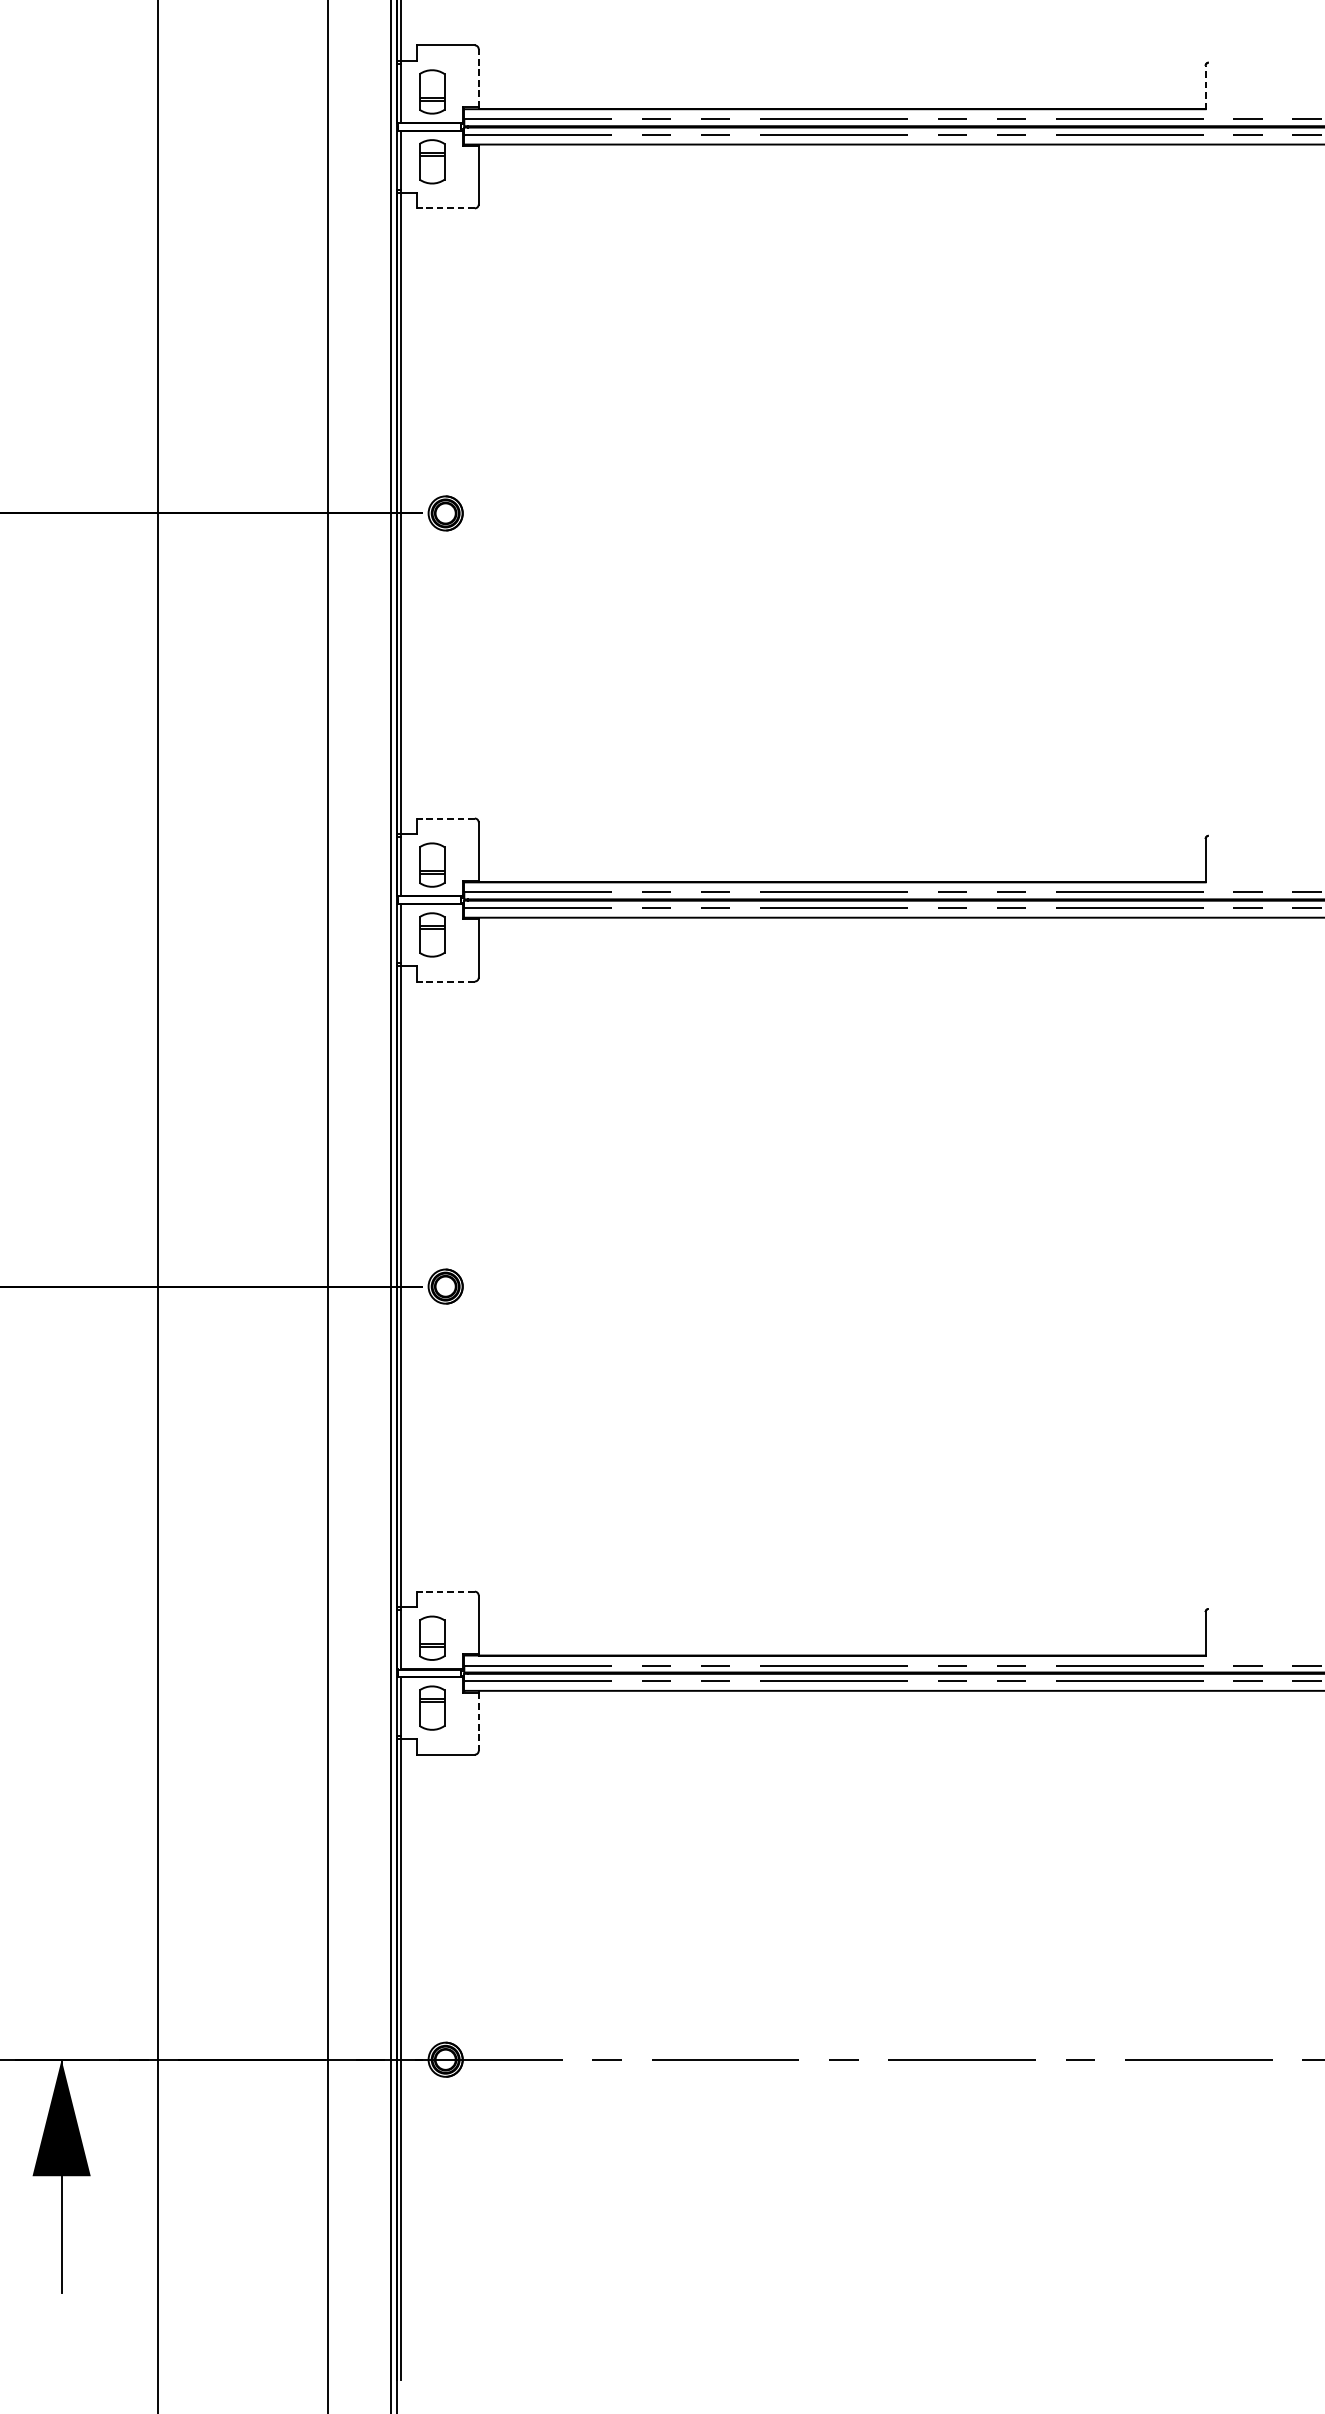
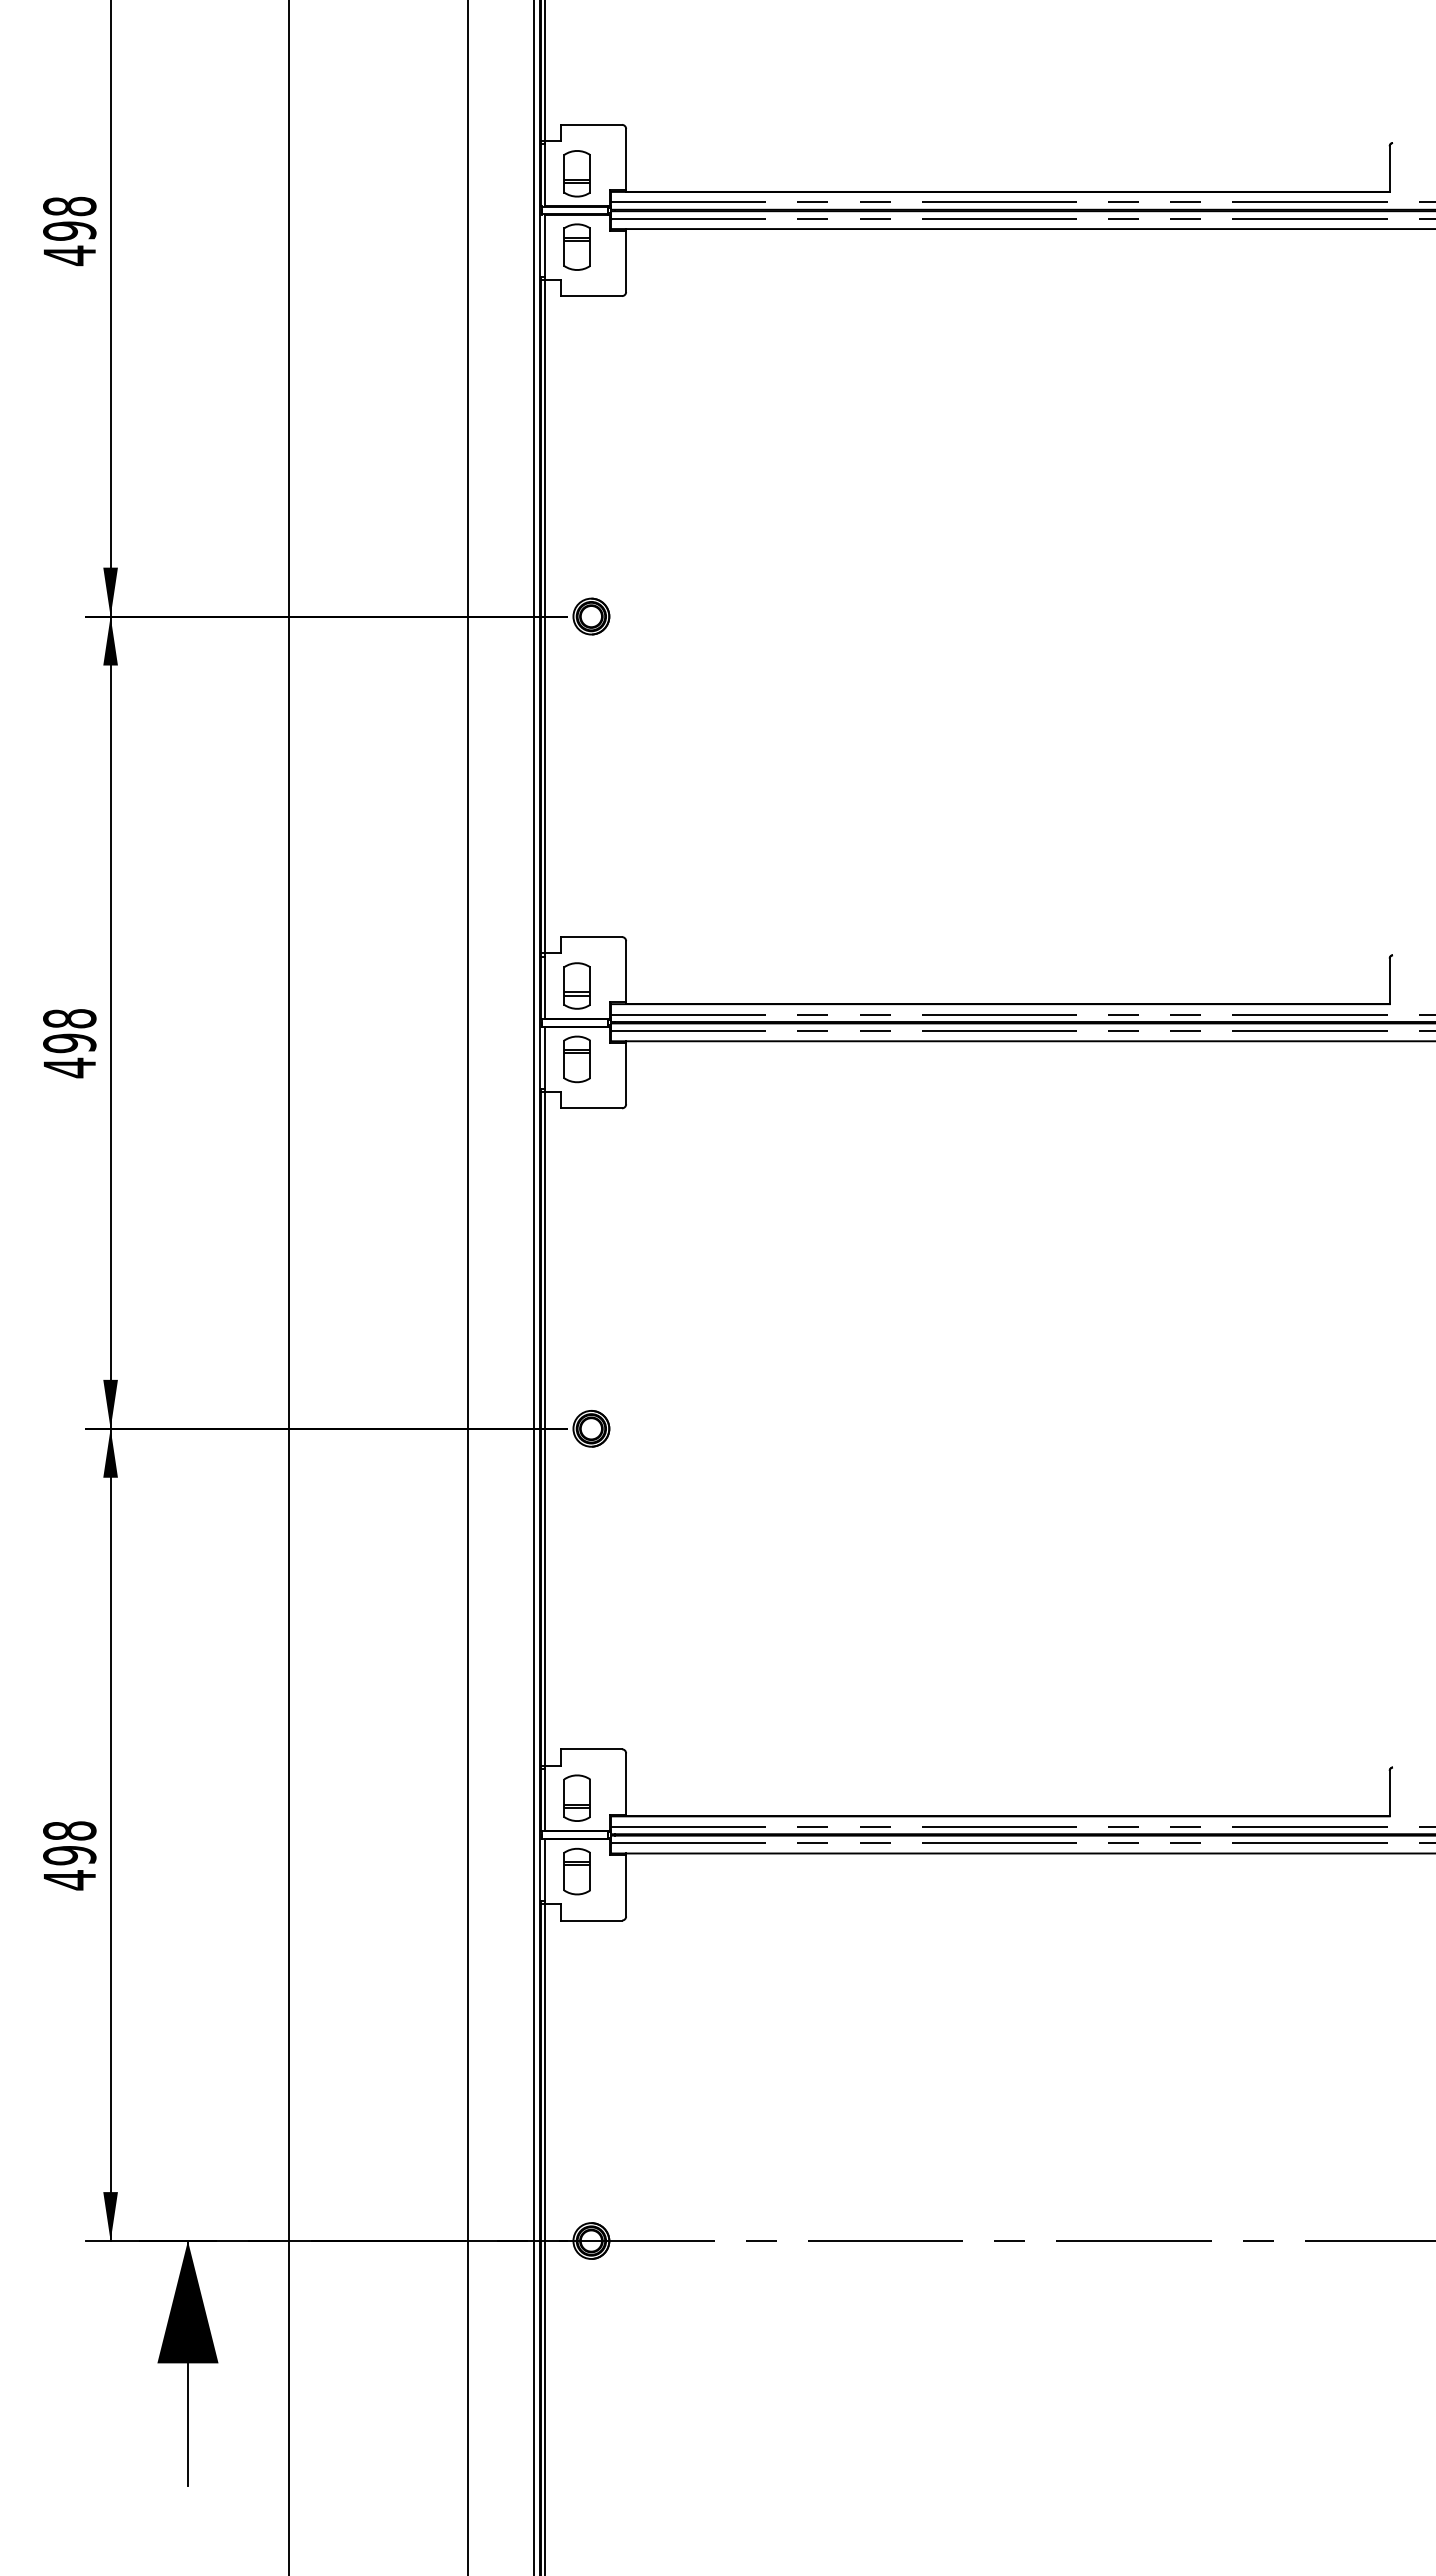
line: (479, 78) -> (626, 159), dashed -> solid
line: (1205, 87) -> (1389, 169), dashed -> solid
line: (445, 208) -> (591, 296), dashed -> solid
line: (445, 818) -> (591, 937), dashed -> solid
line: (445, 981) -> (591, 1108), dashed -> solid
line: (445, 1591) -> (591, 1749), dashed -> solid
line: (479, 1721) -> (626, 1885), dashed -> solid

